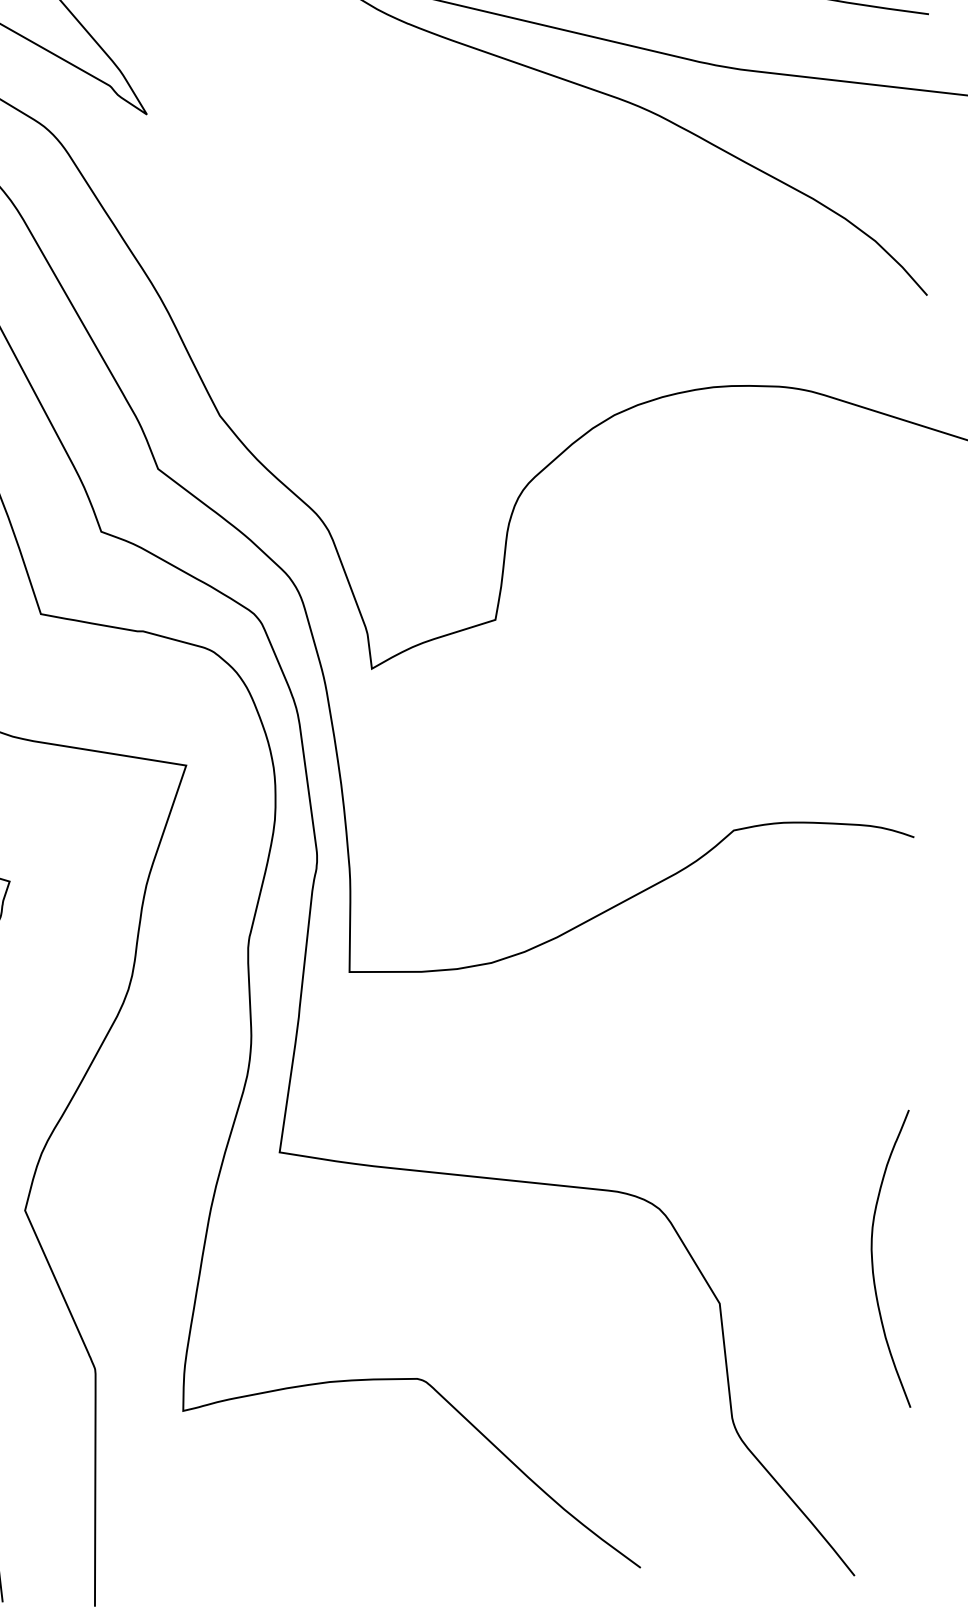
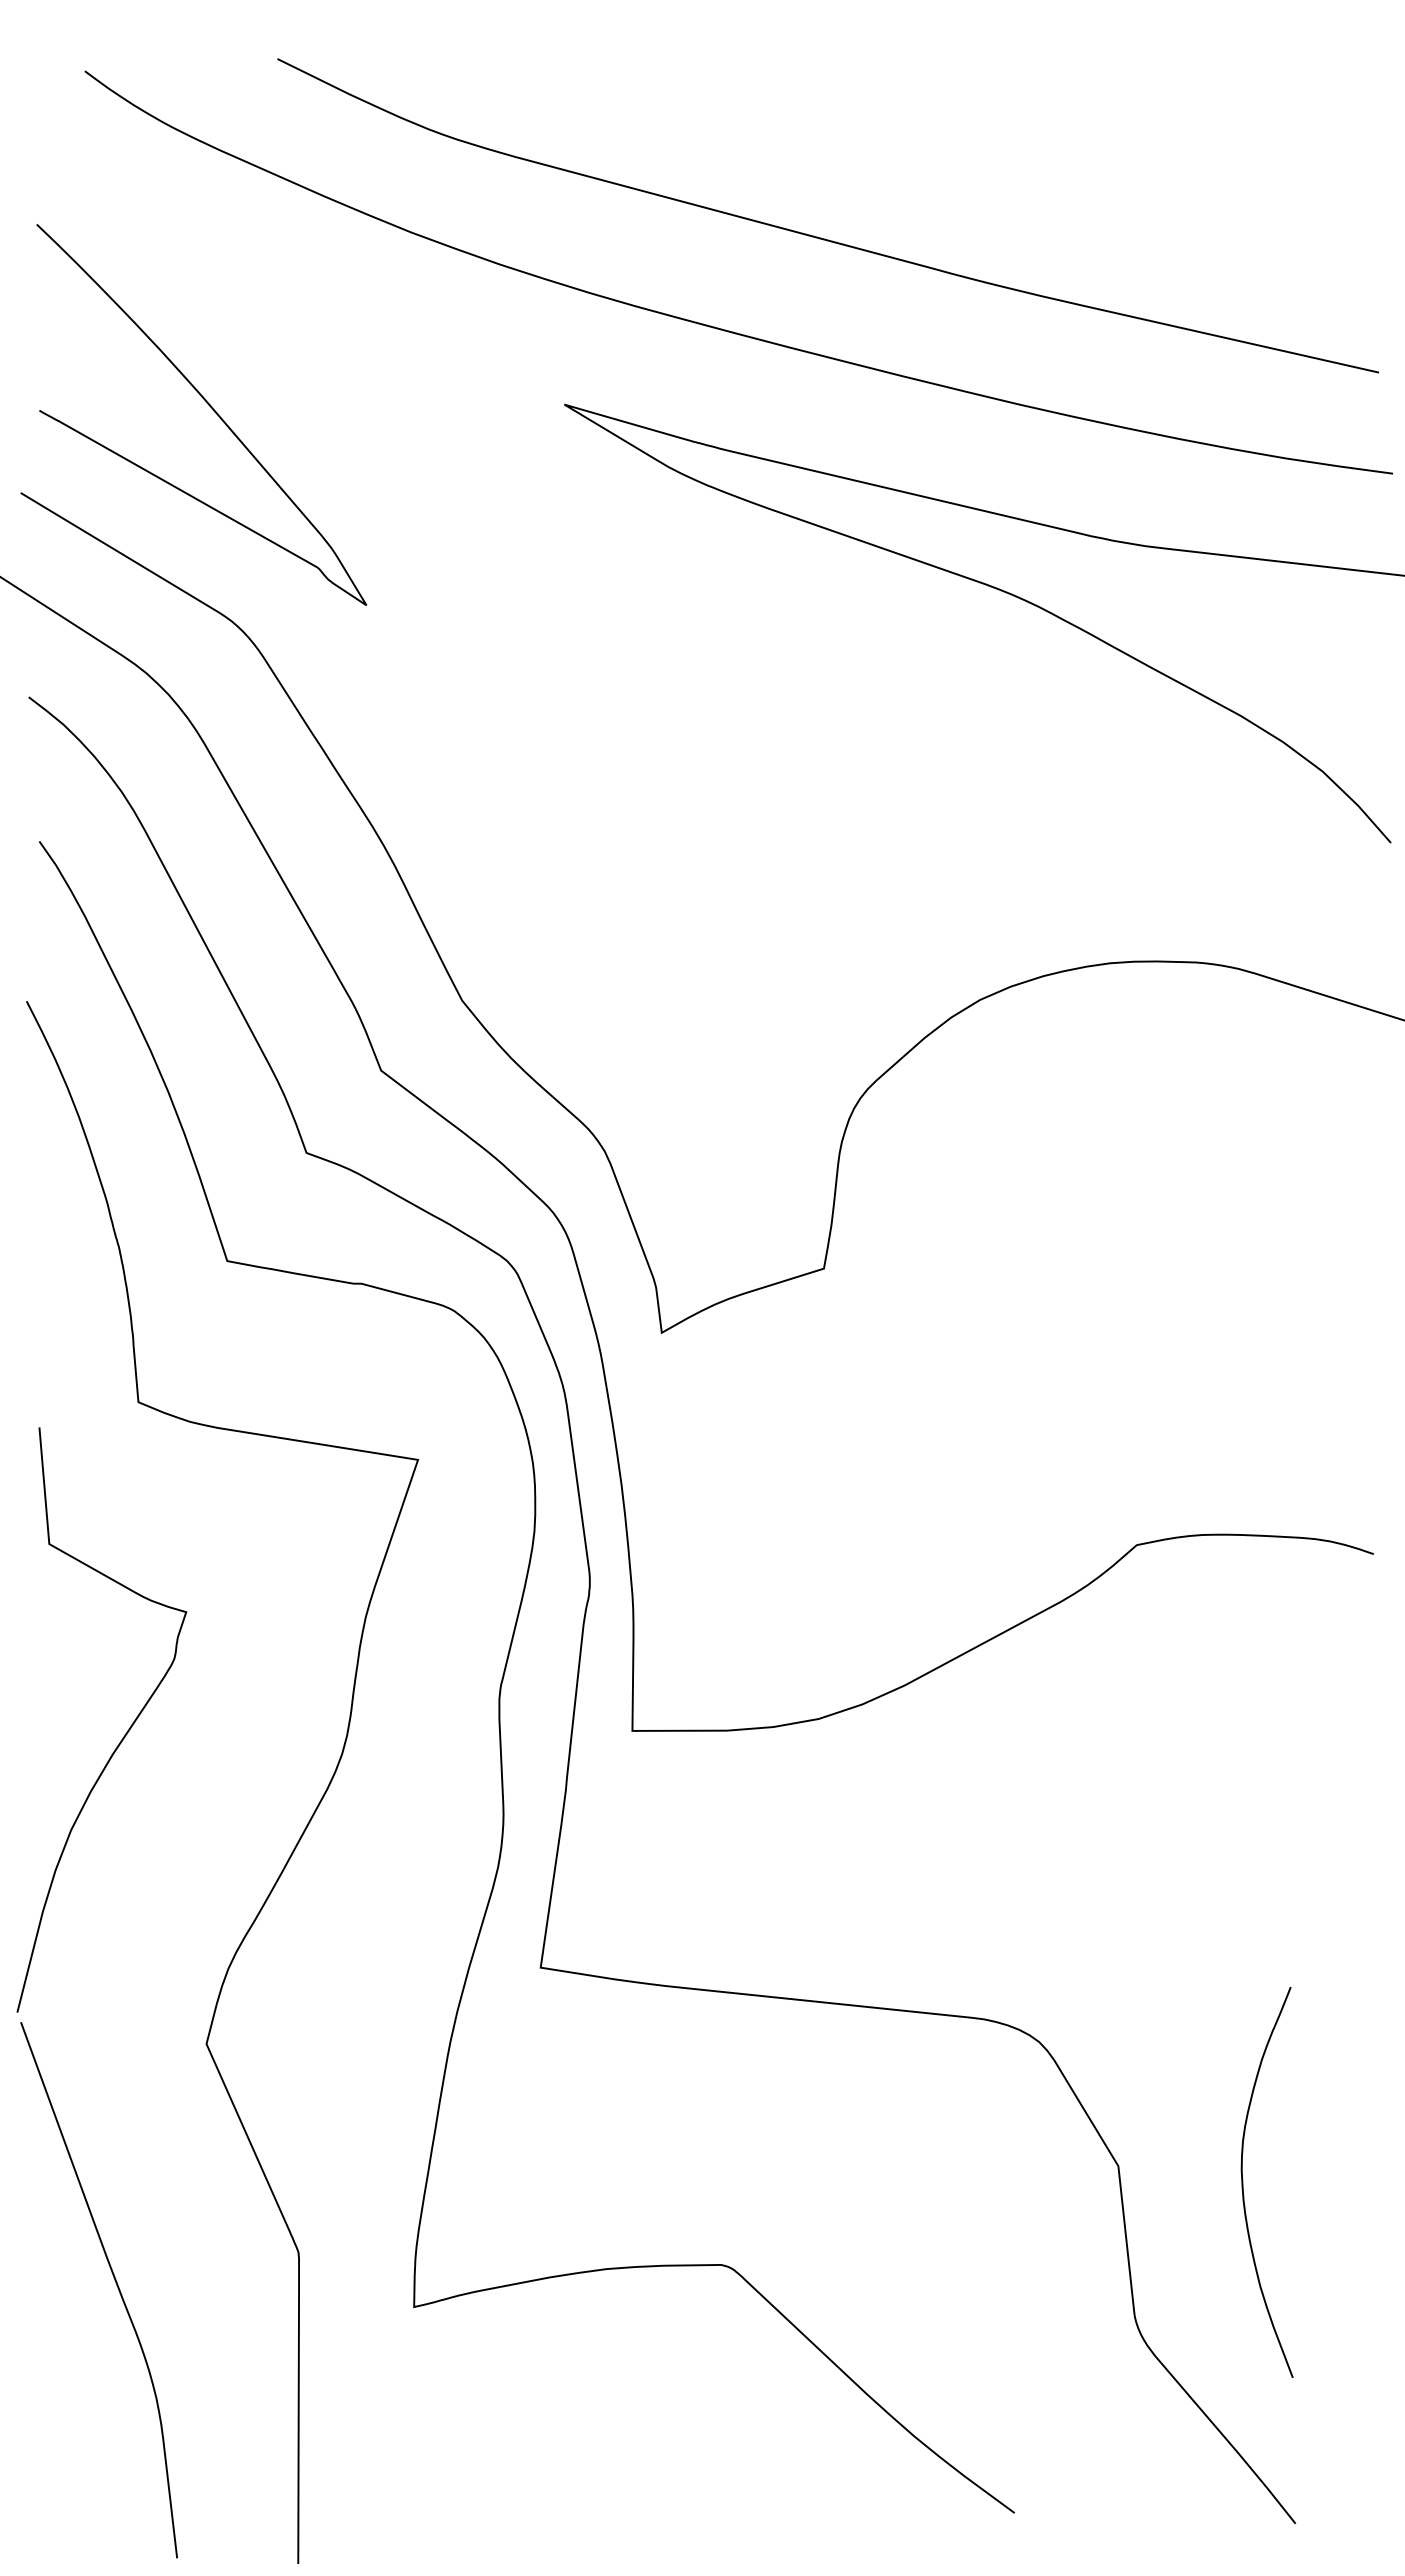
curve: (872, 1258) -> (1243, 2182), moved

